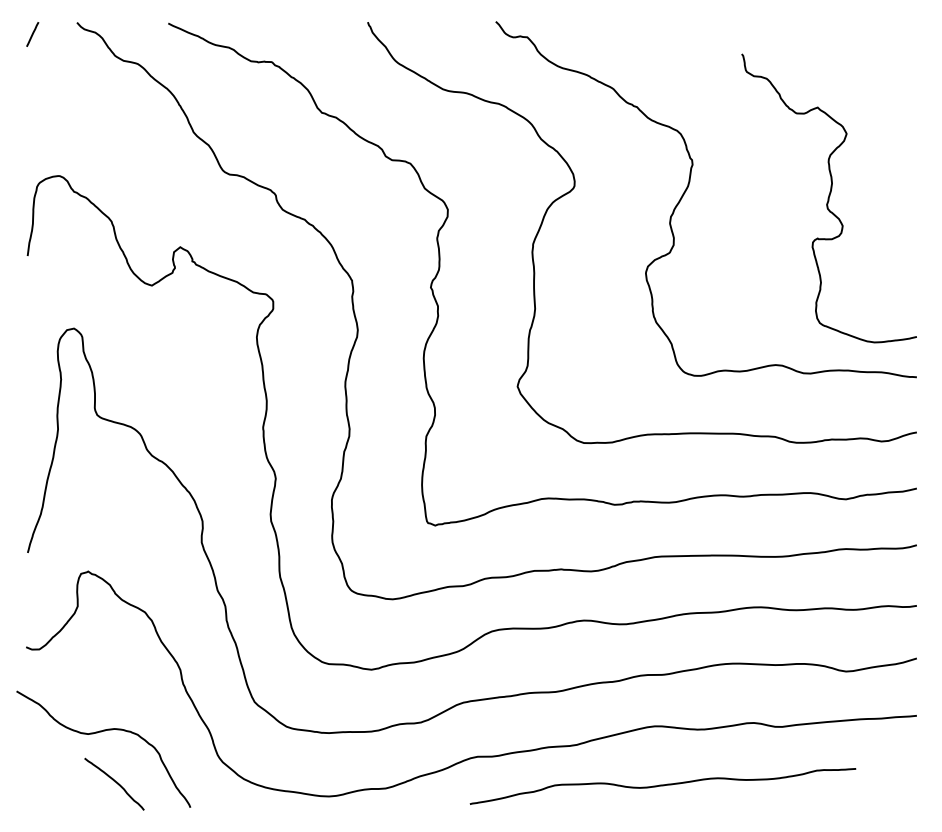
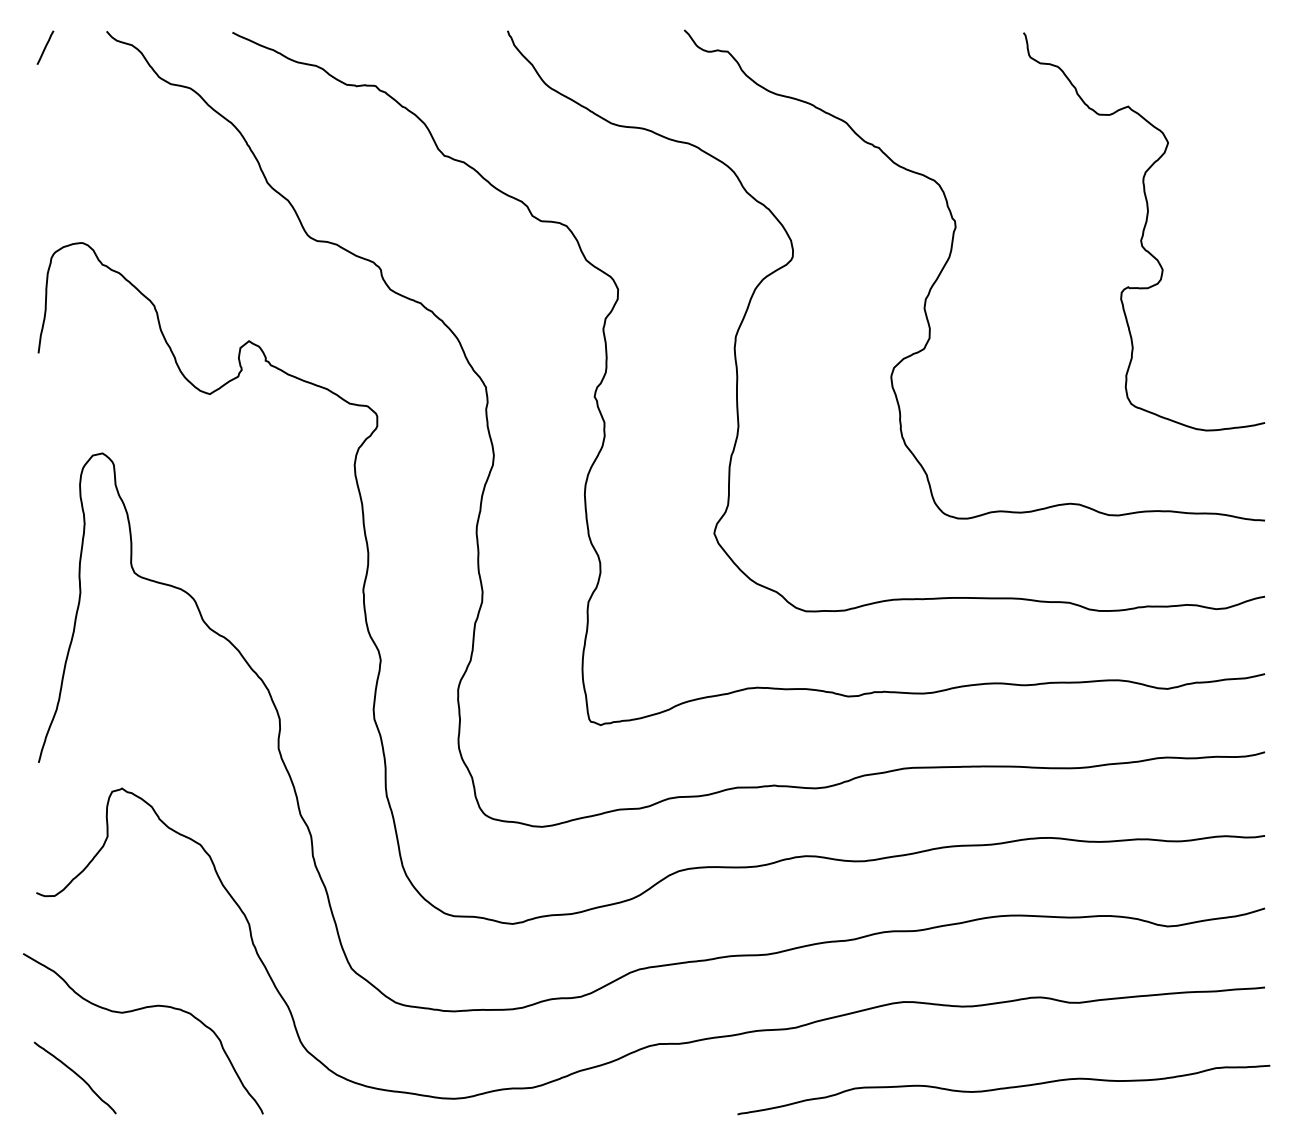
curve: (829, 198) -> (1144, 231), moved
curve: (115, 782) -> (76, 1075), moved
curve: (662, 786) -> (1003, 1089), moved

